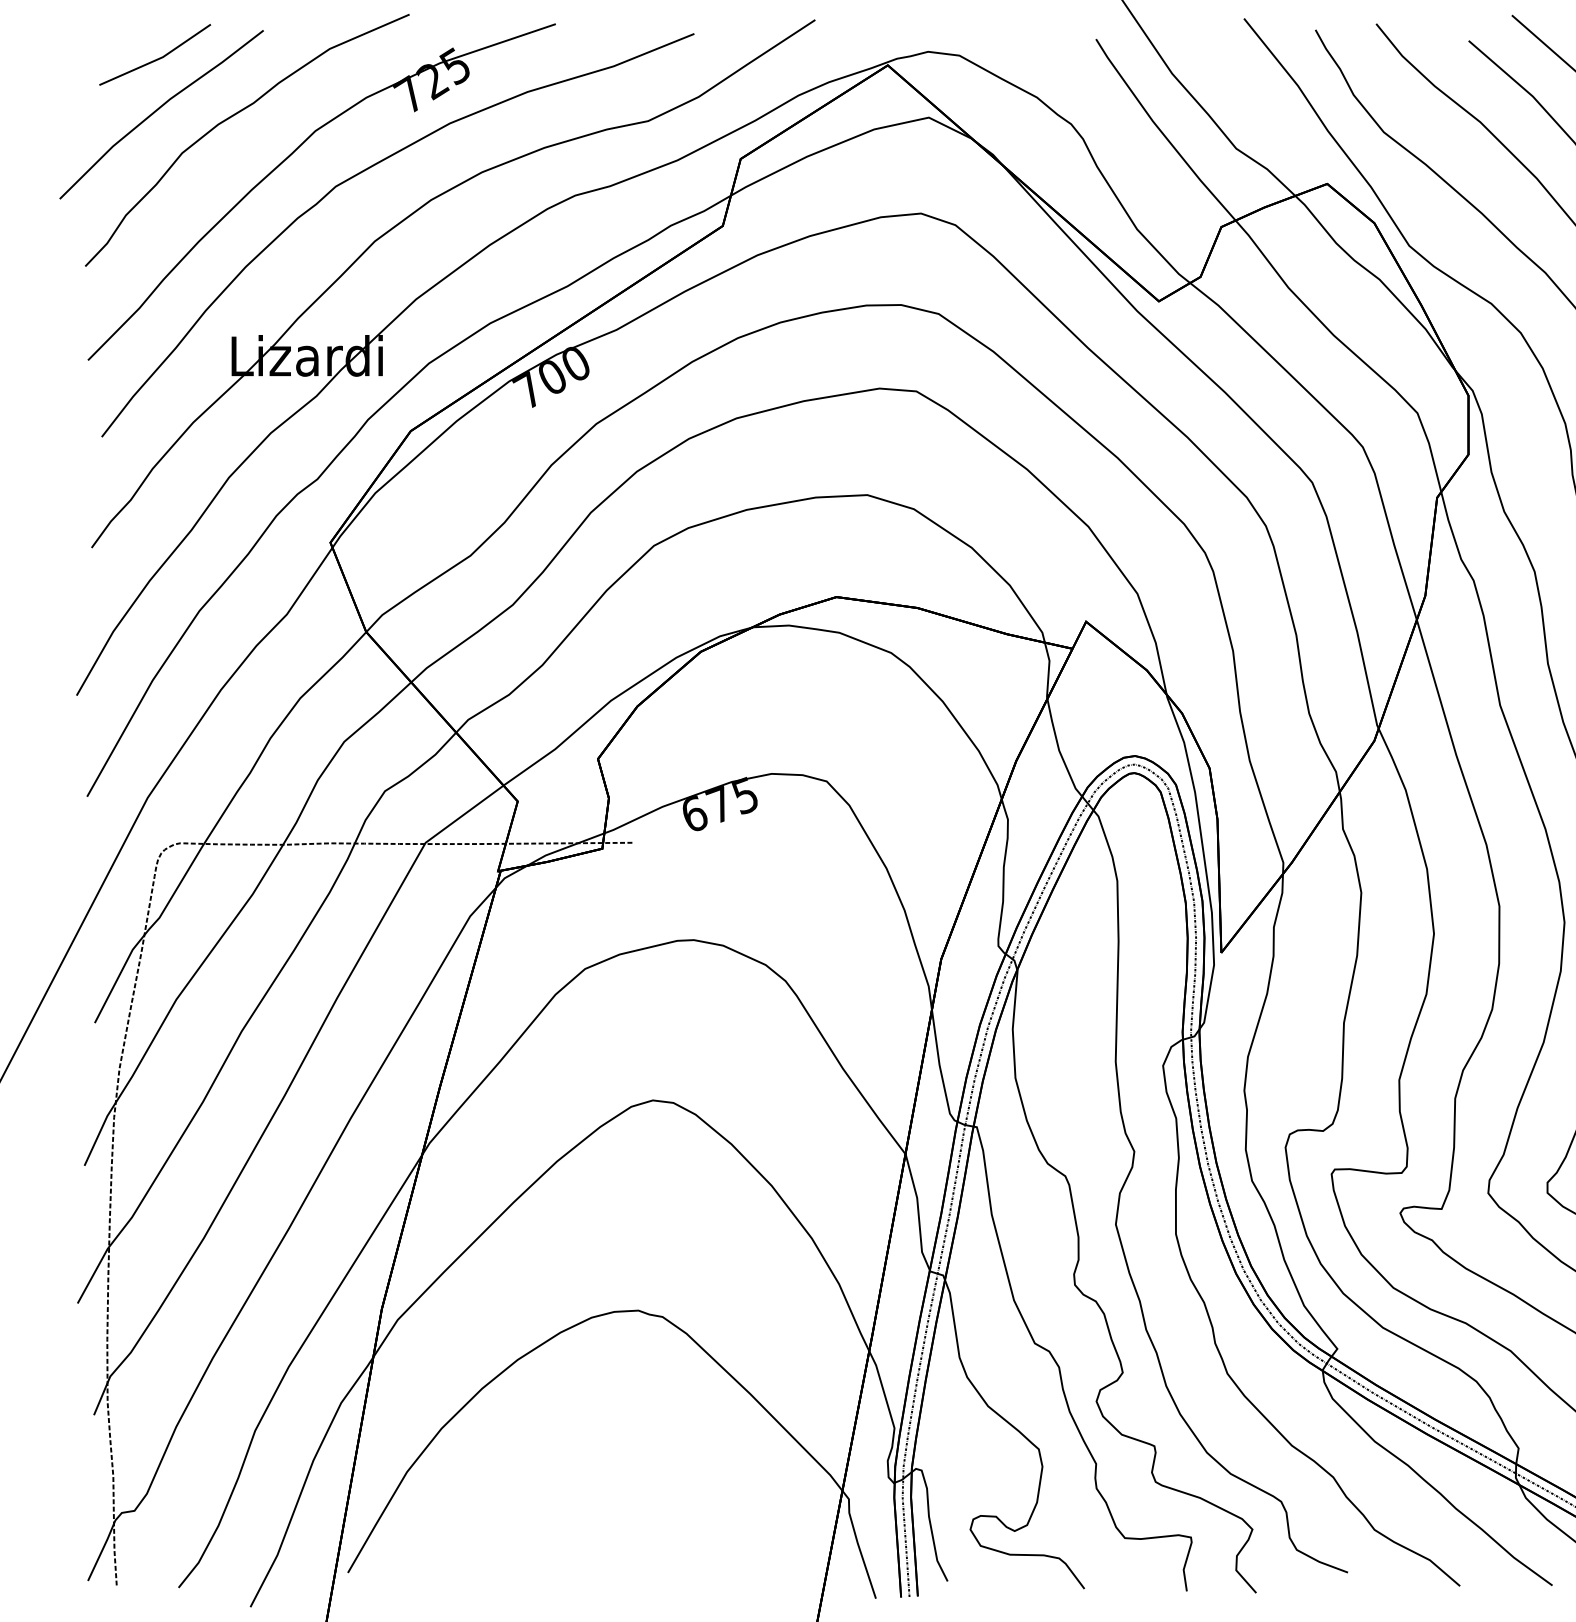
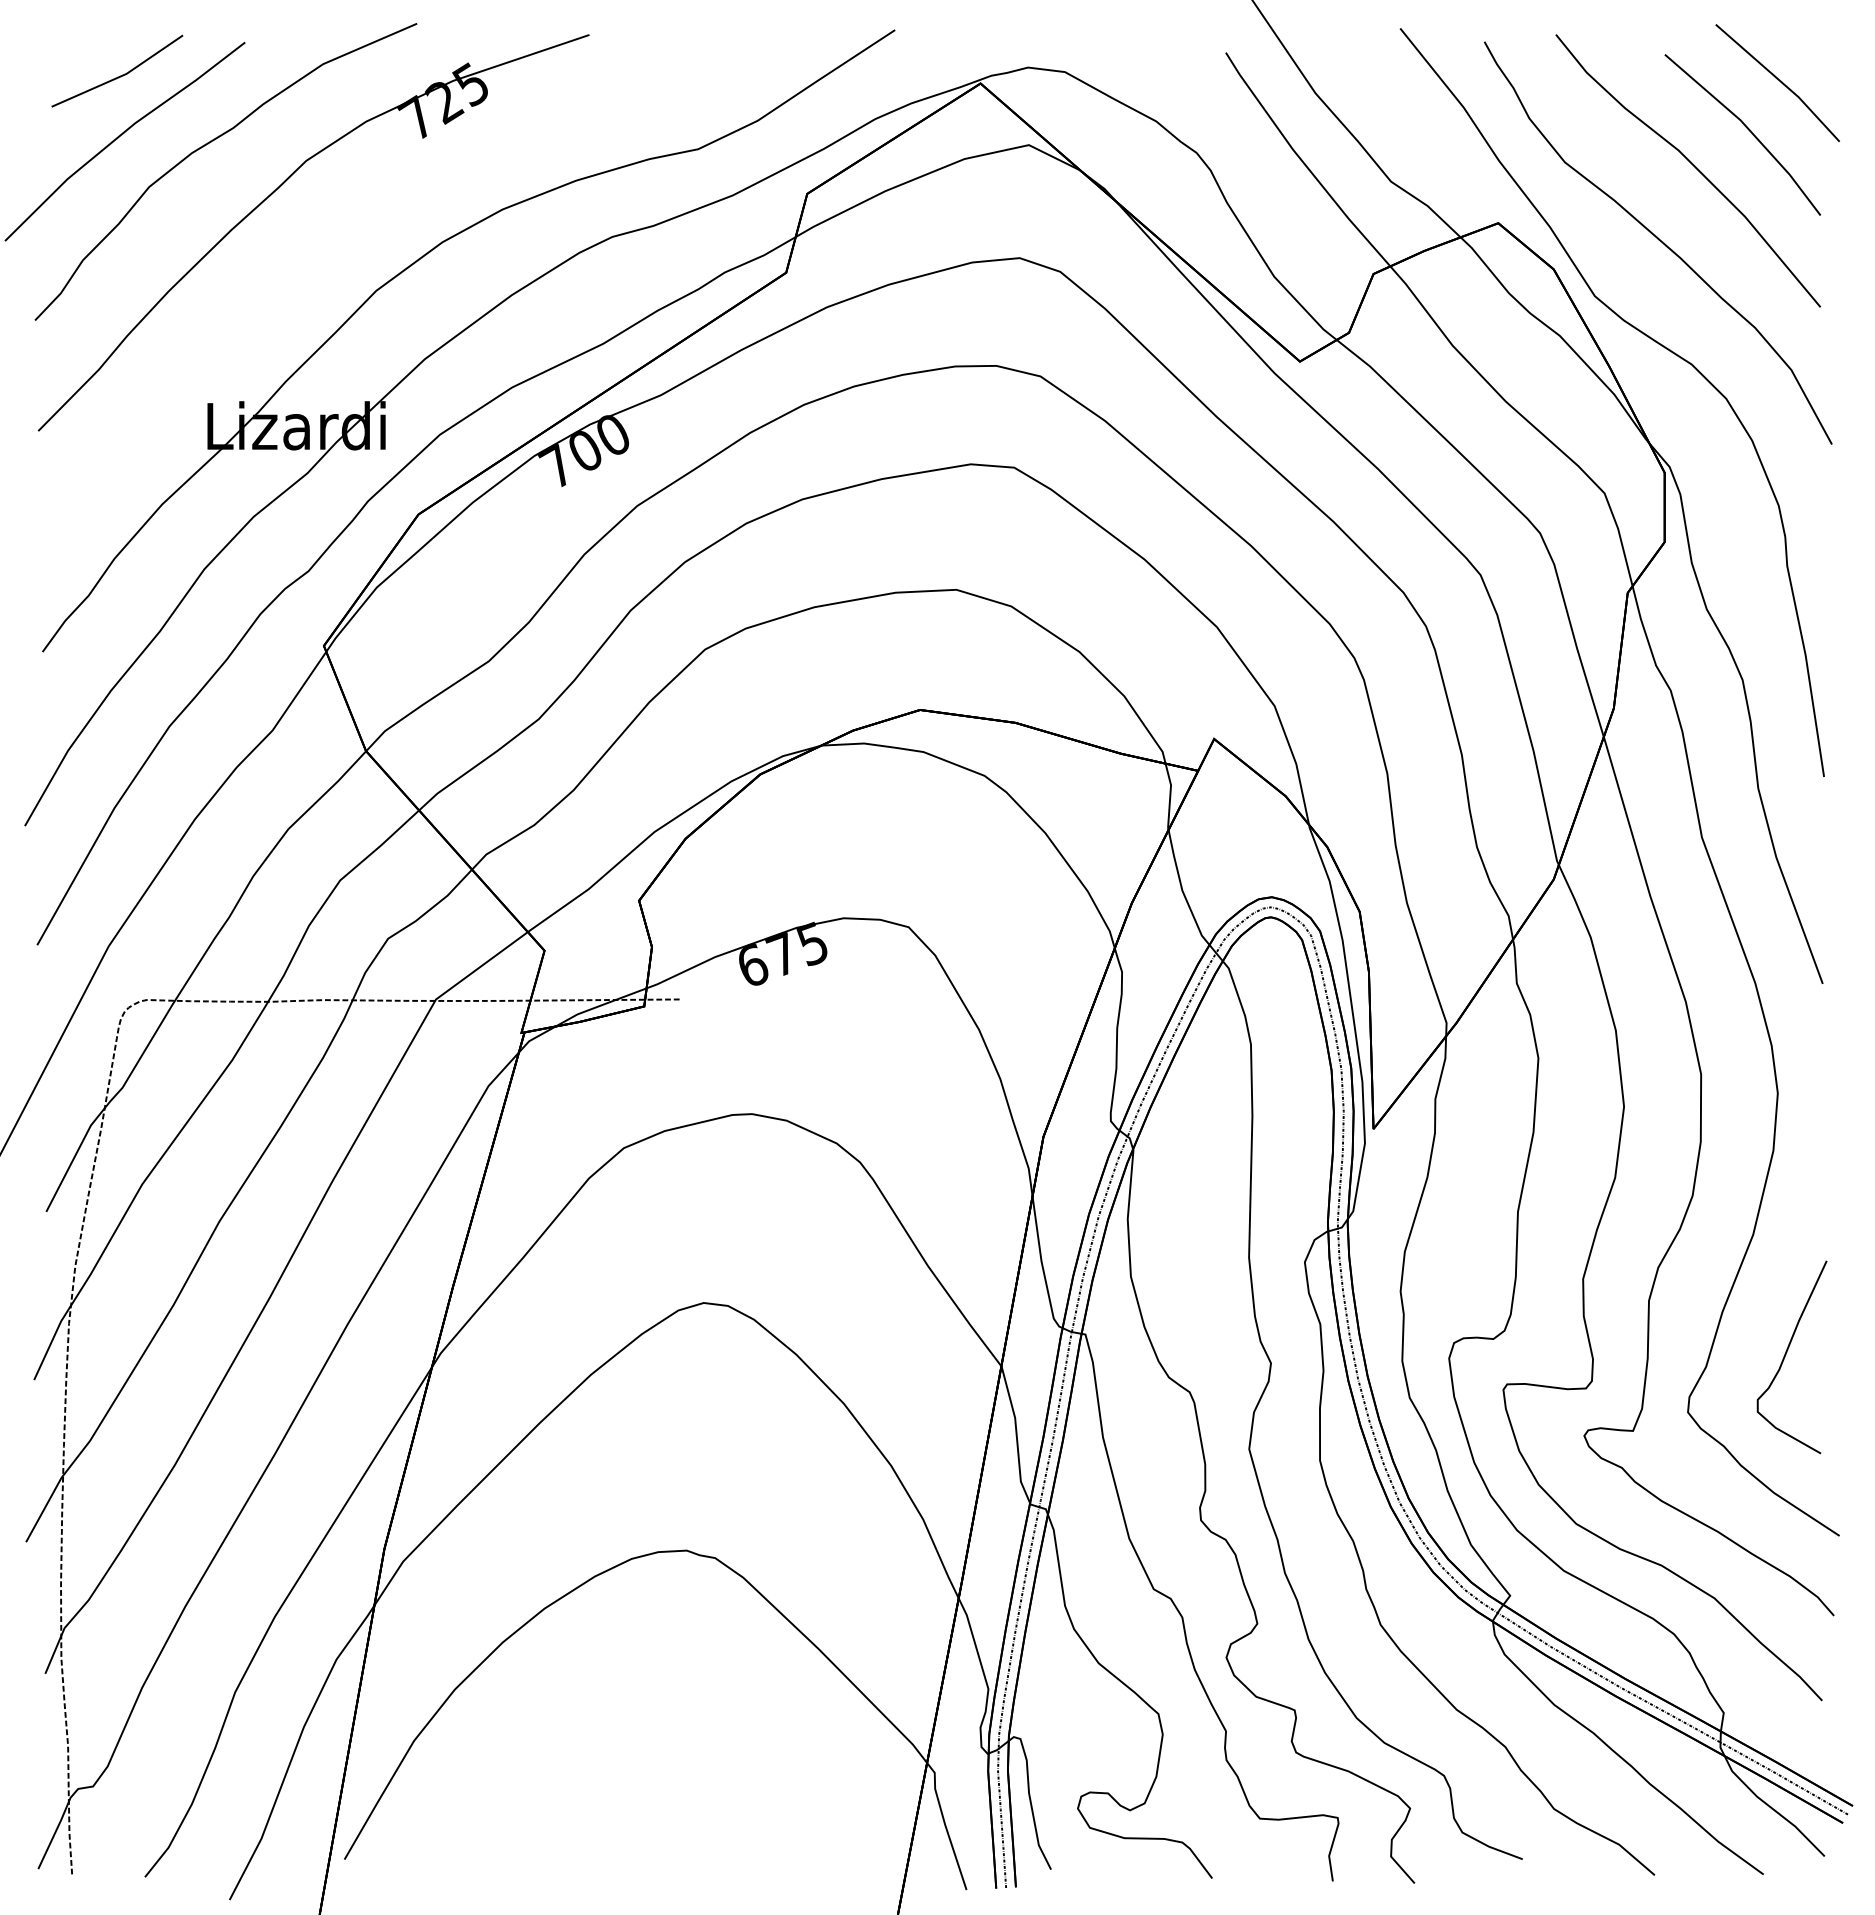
curve: (364, 171) -> (364, 208), removed

